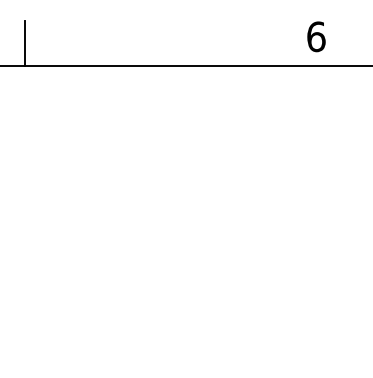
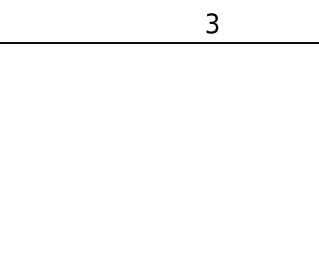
text: (316, 36) -> (212, 23), 6 -> 3
line: (24, 42) -> (18, 27), removed

